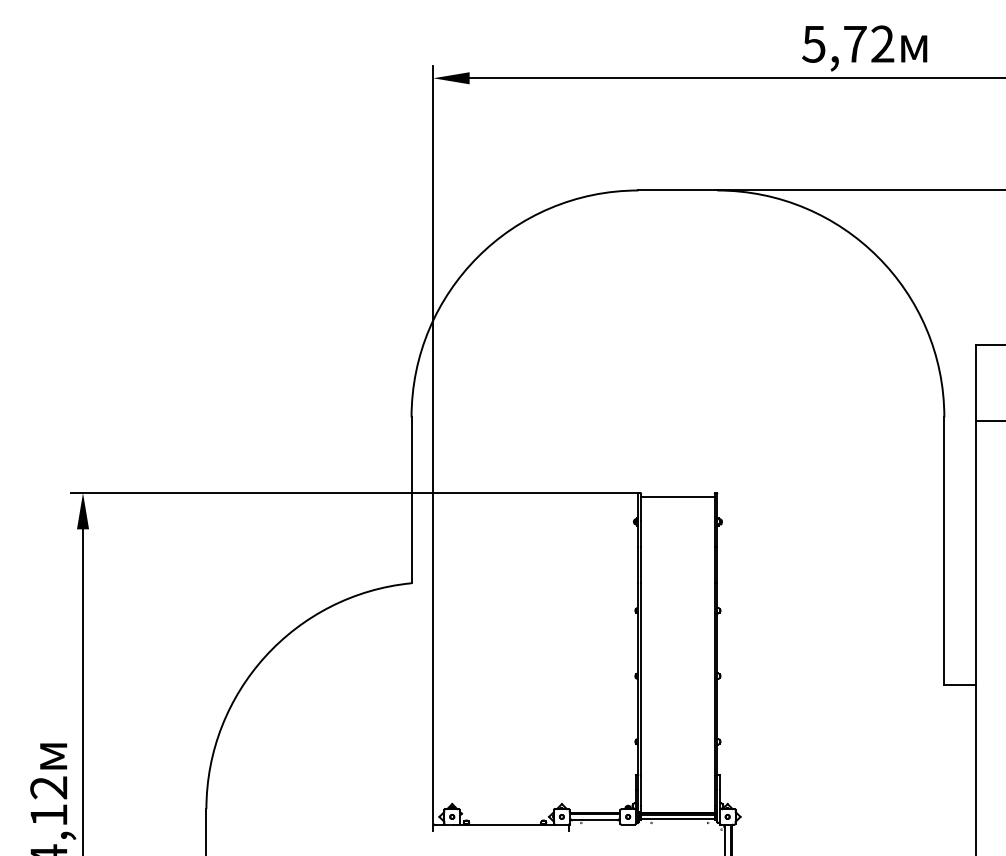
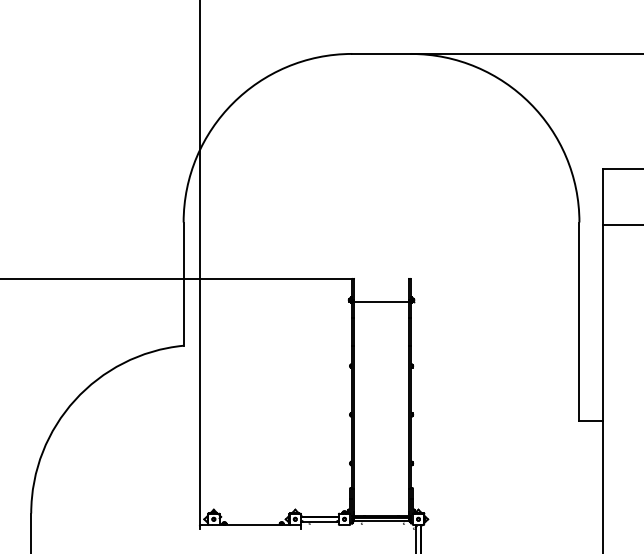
line: (677, 497) -> (381, 302), moved

